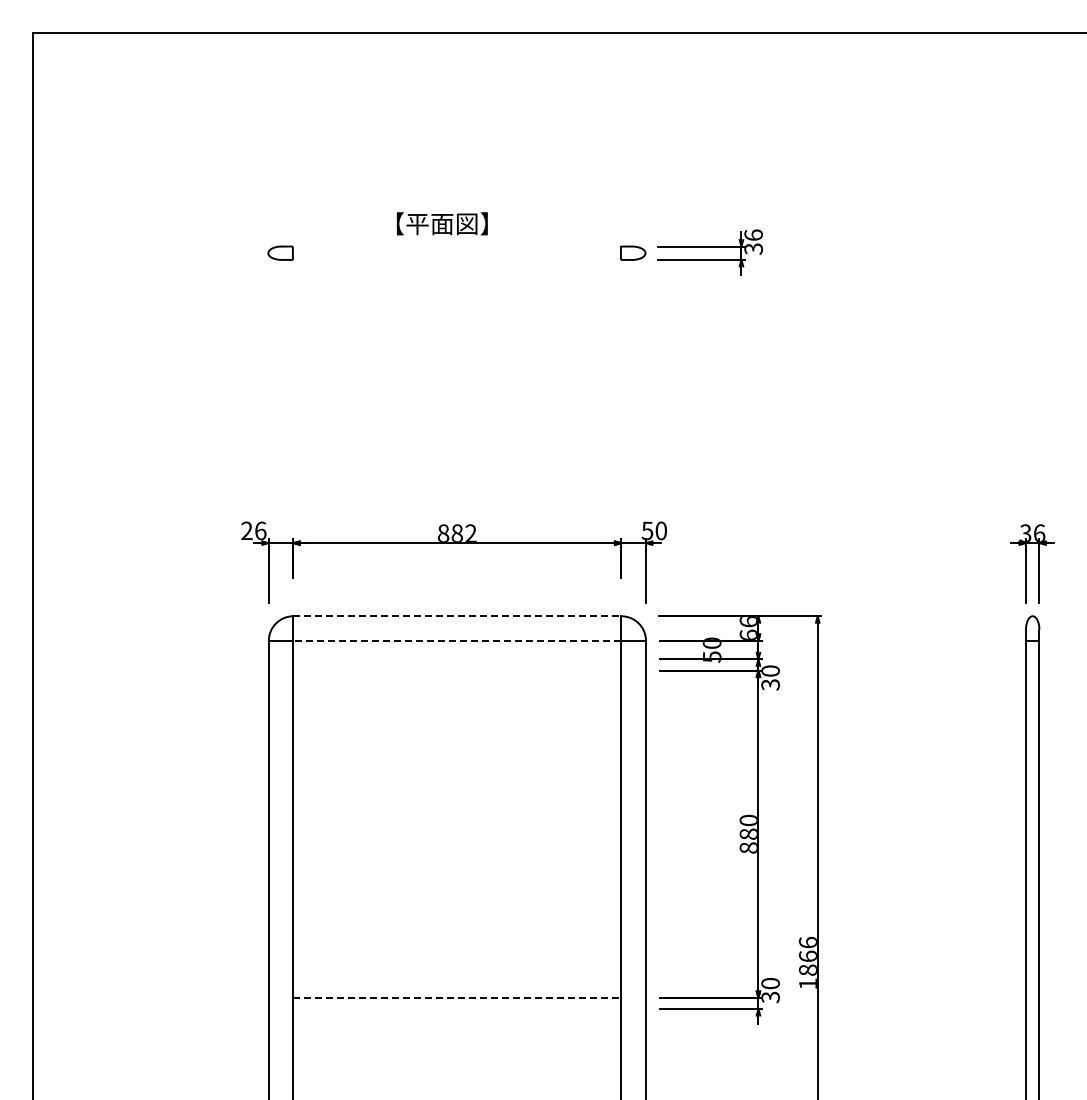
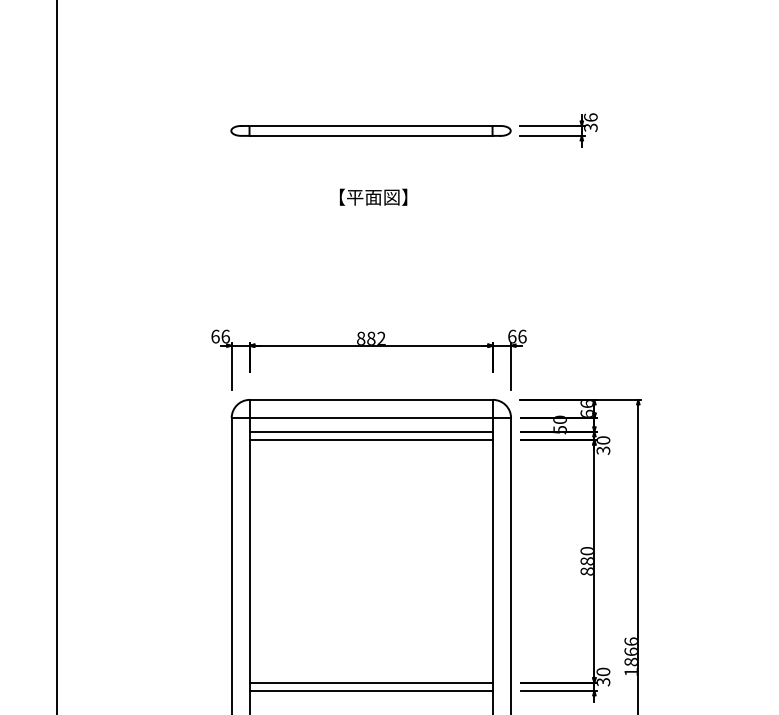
text: (442, 223) -> (373, 197), moved
line: (456, 246) -> (370, 125), added
line: (456, 259) -> (370, 135), added
text: (246, 530) -> (215, 336), 26 -> 66
text: (654, 530) -> (517, 336), 50 -> 66
line: (457, 616) -> (371, 400), dashed -> solid
line: (456, 640) -> (370, 417), dashed -> solid
line: (457, 659) -> (371, 431), added
line: (457, 670) -> (371, 440), added
line: (457, 997) -> (371, 682), dashed -> solid
line: (457, 1009) -> (371, 691), added

